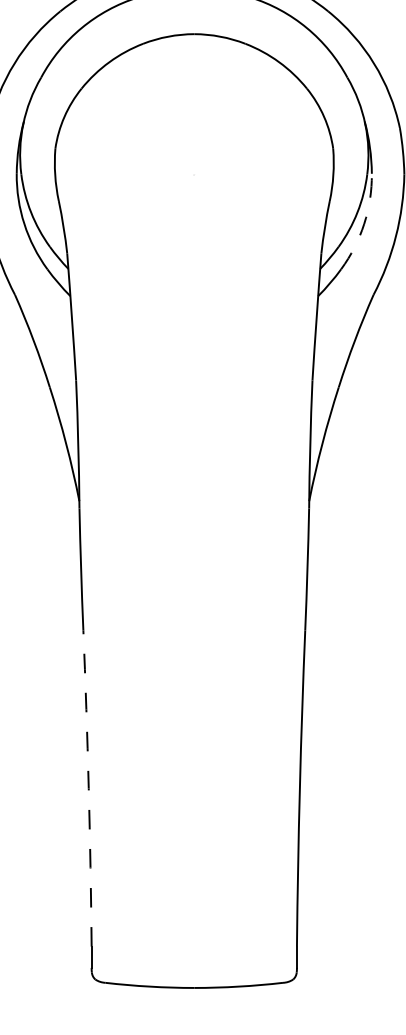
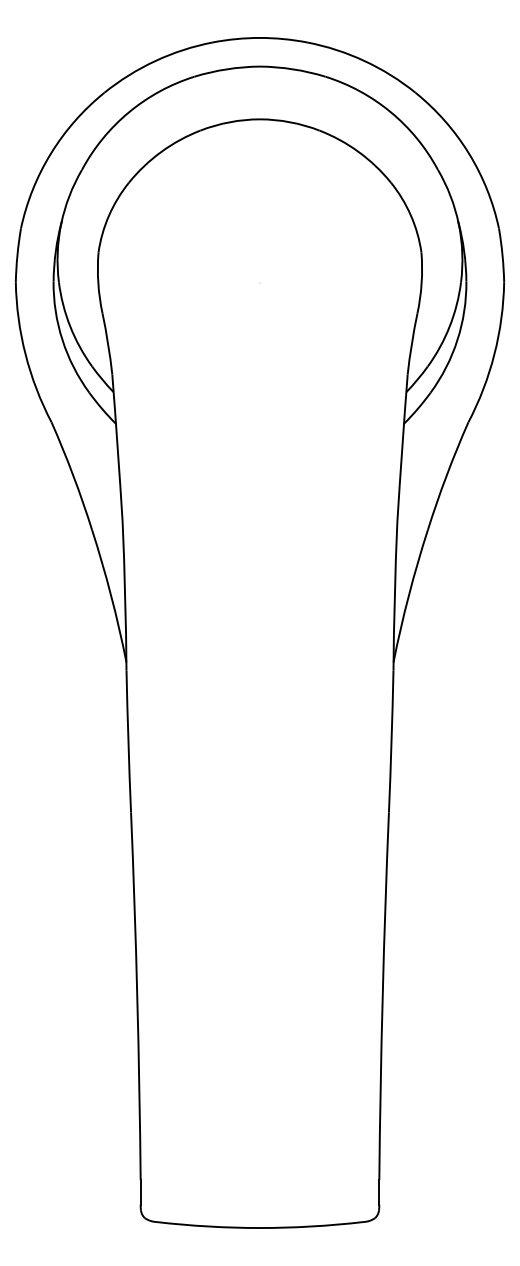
arc: (364, 224) -> (457, 340), dashed -> solid
arc: (88, 788) -> (137, 996), dashed -> solid

